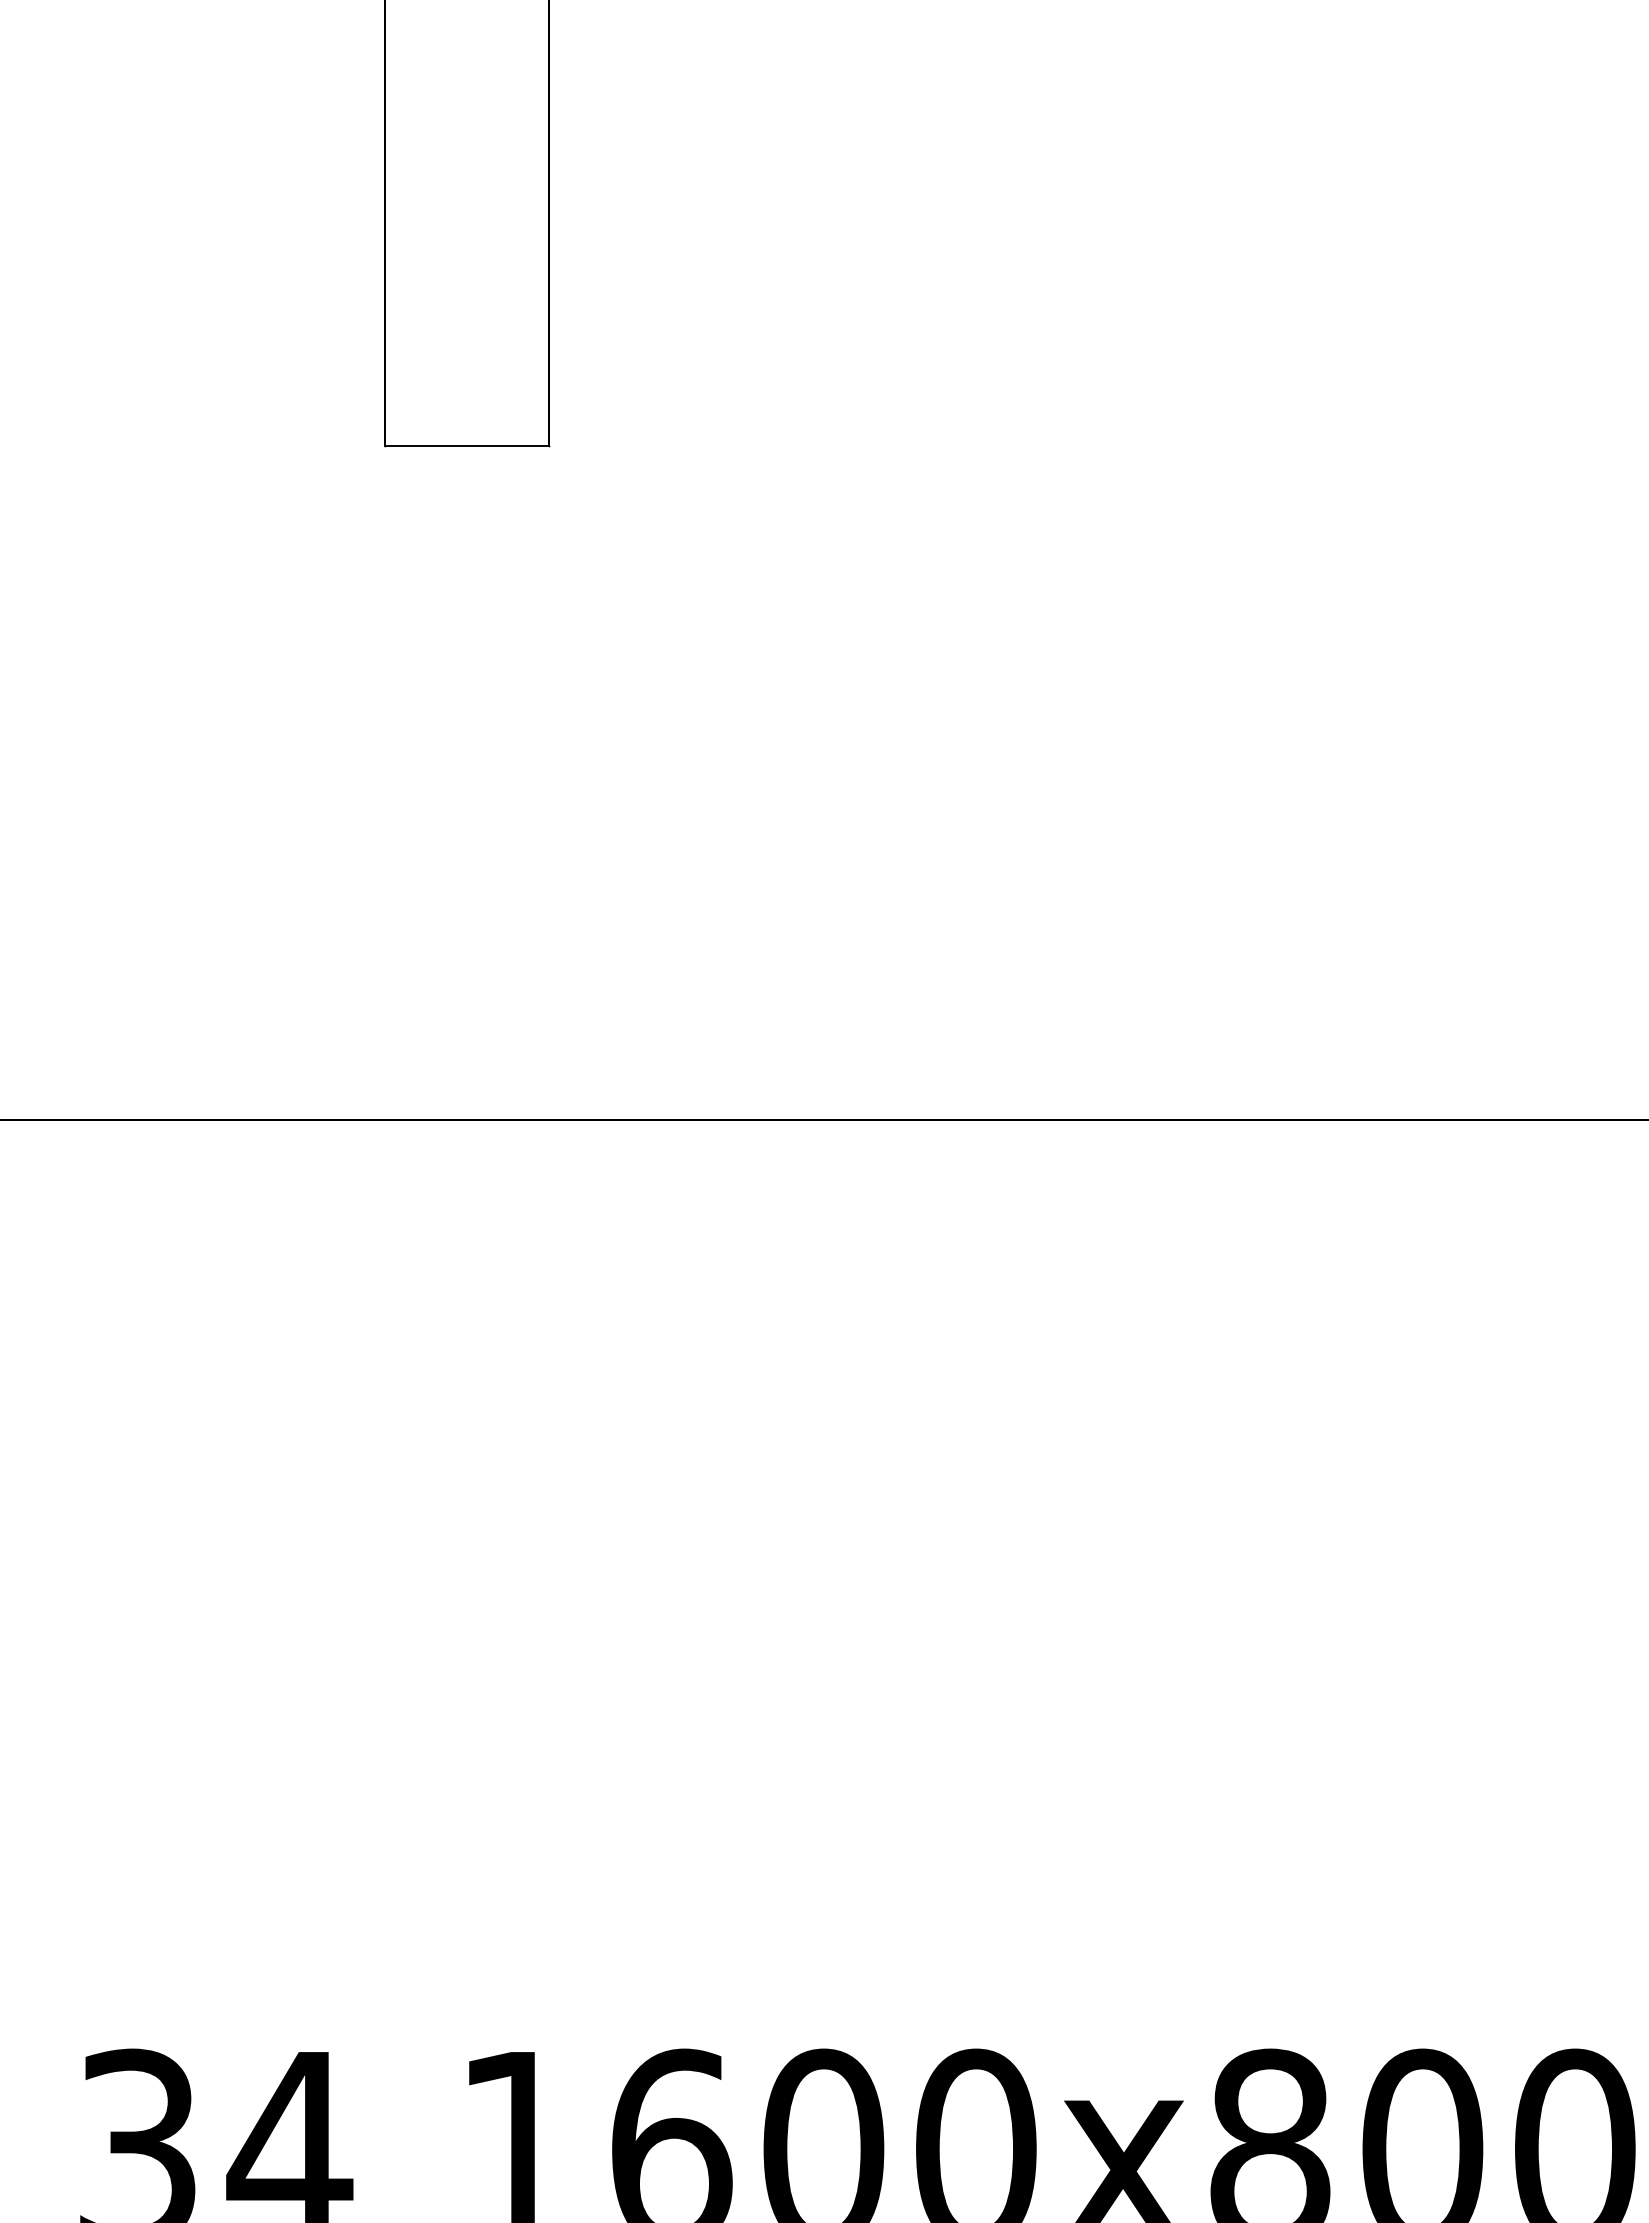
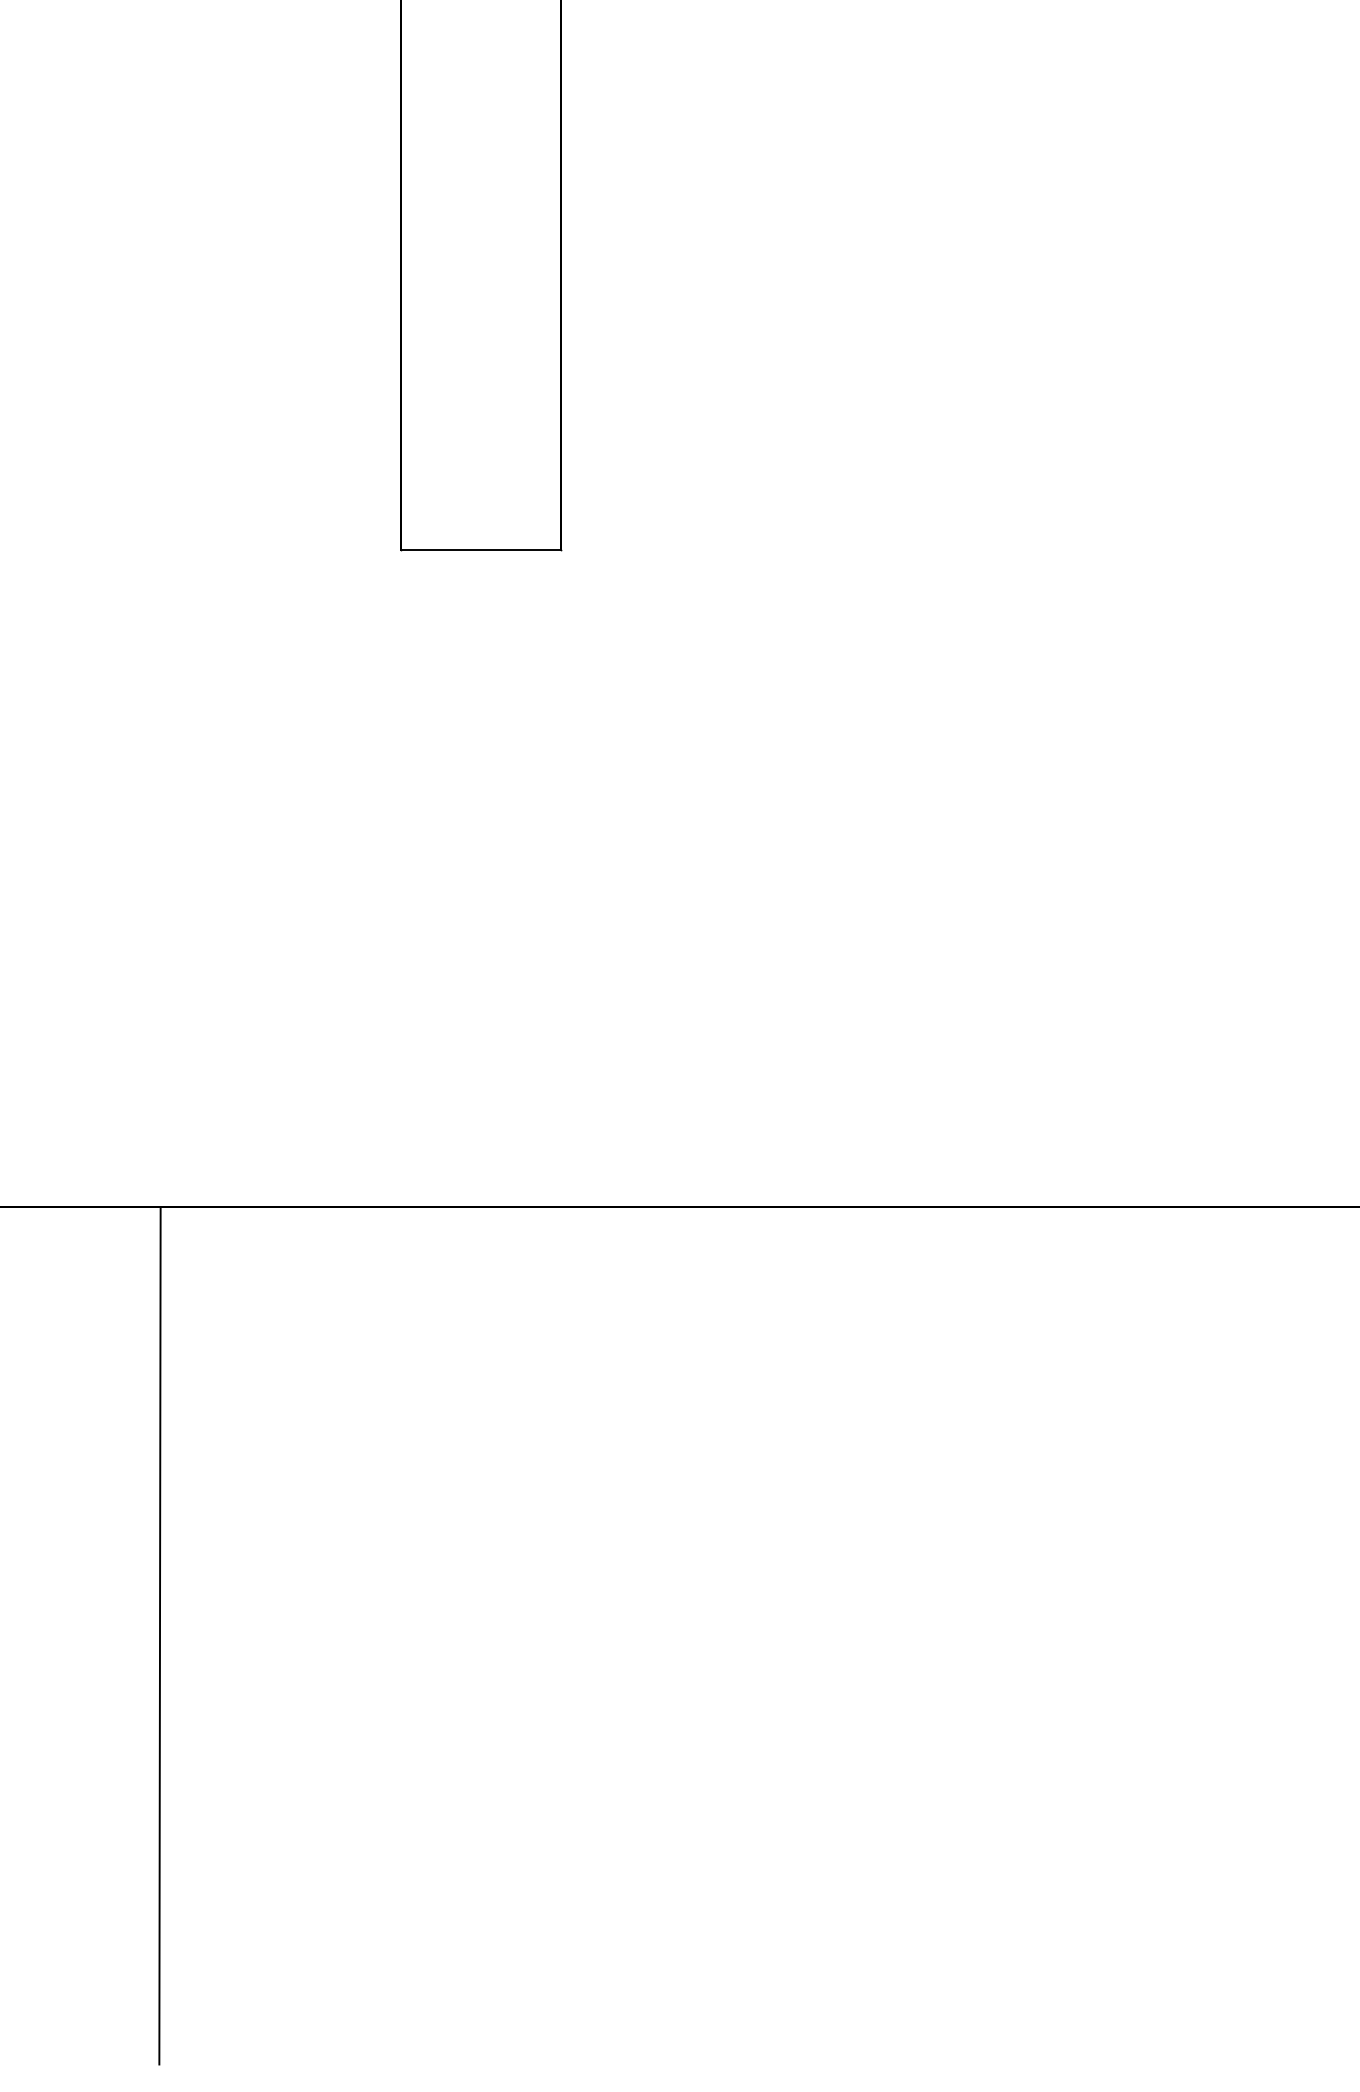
line: (136, 1560) -> (159, 1636), added

